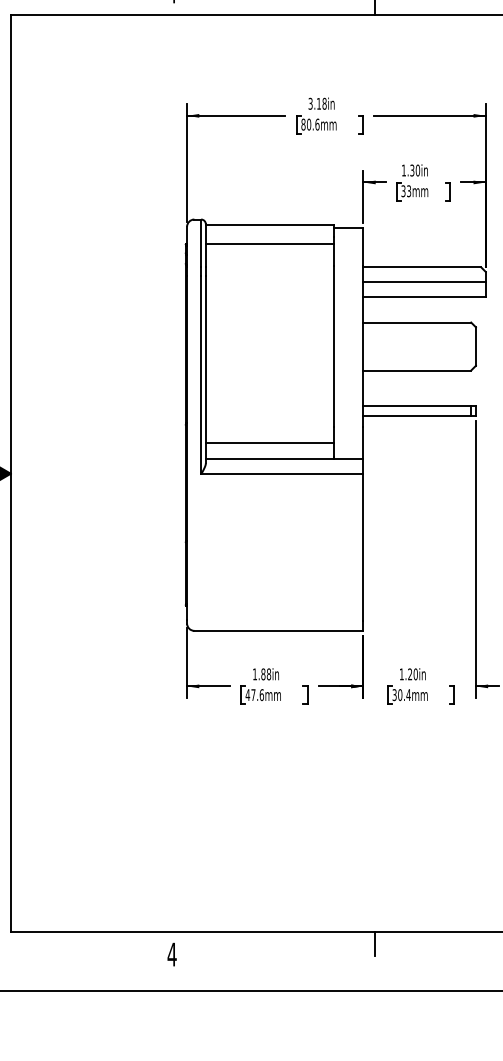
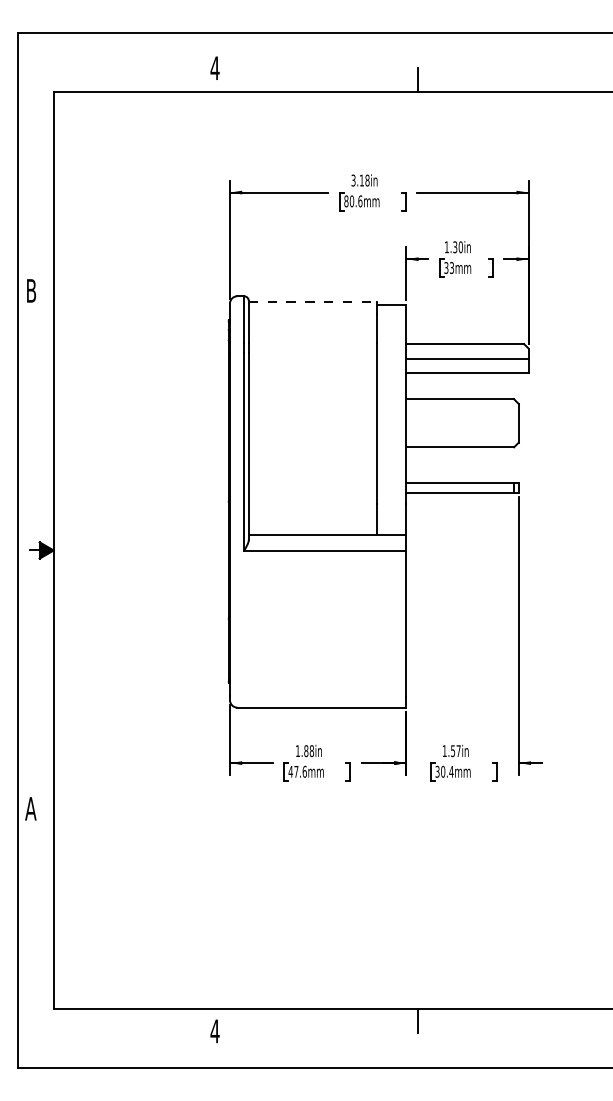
line: (270, 225) -> (313, 302), solid -> dashed
line: (269, 243) -> (312, 320), removed
line: (269, 442) -> (312, 519), removed
text: (412, 674) -> (455, 751), 1.20in -> 1.57in

